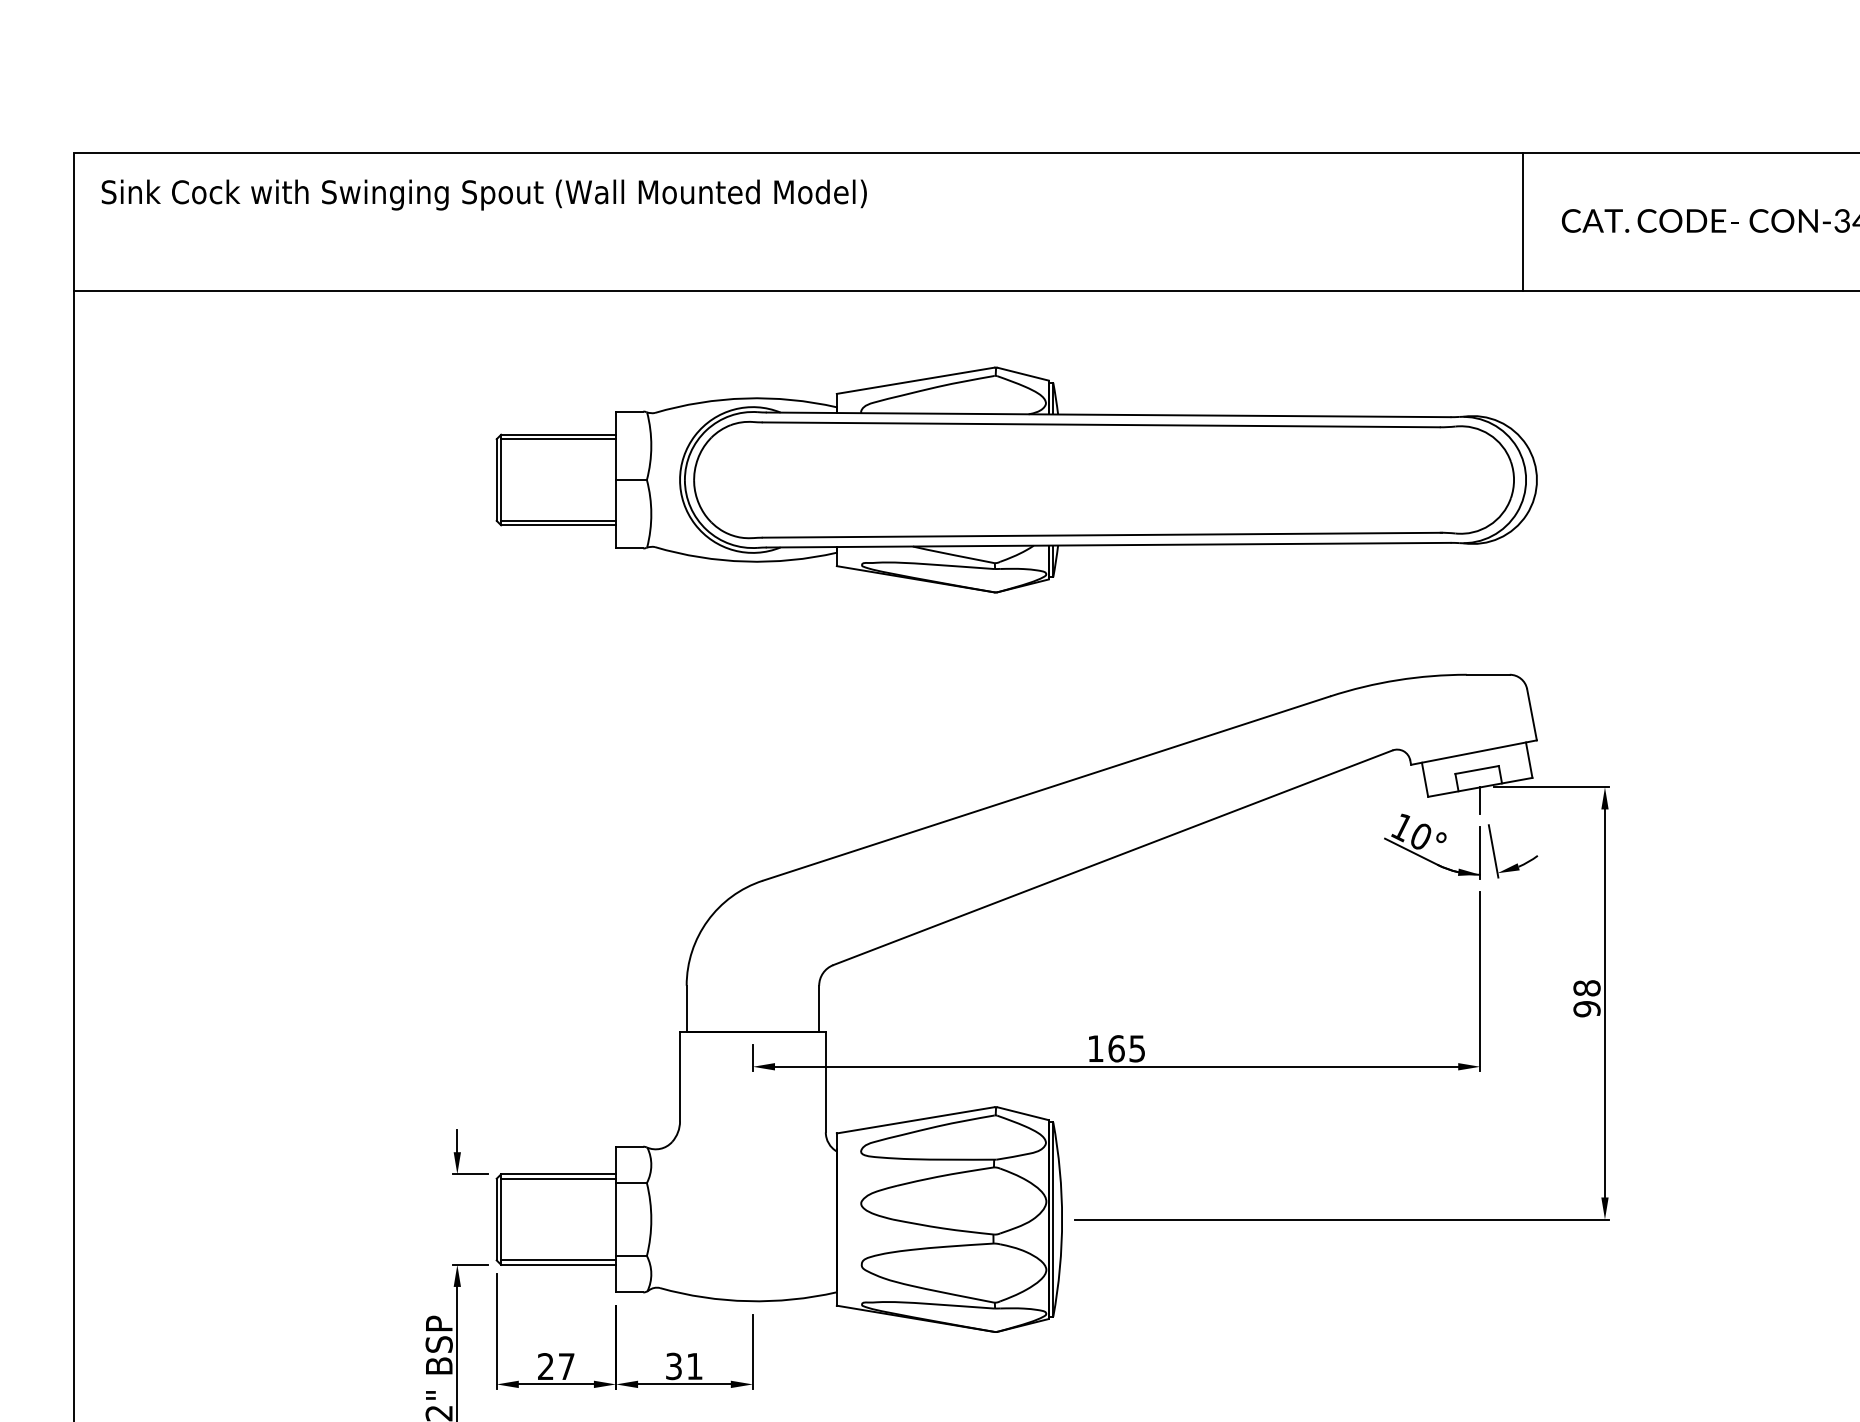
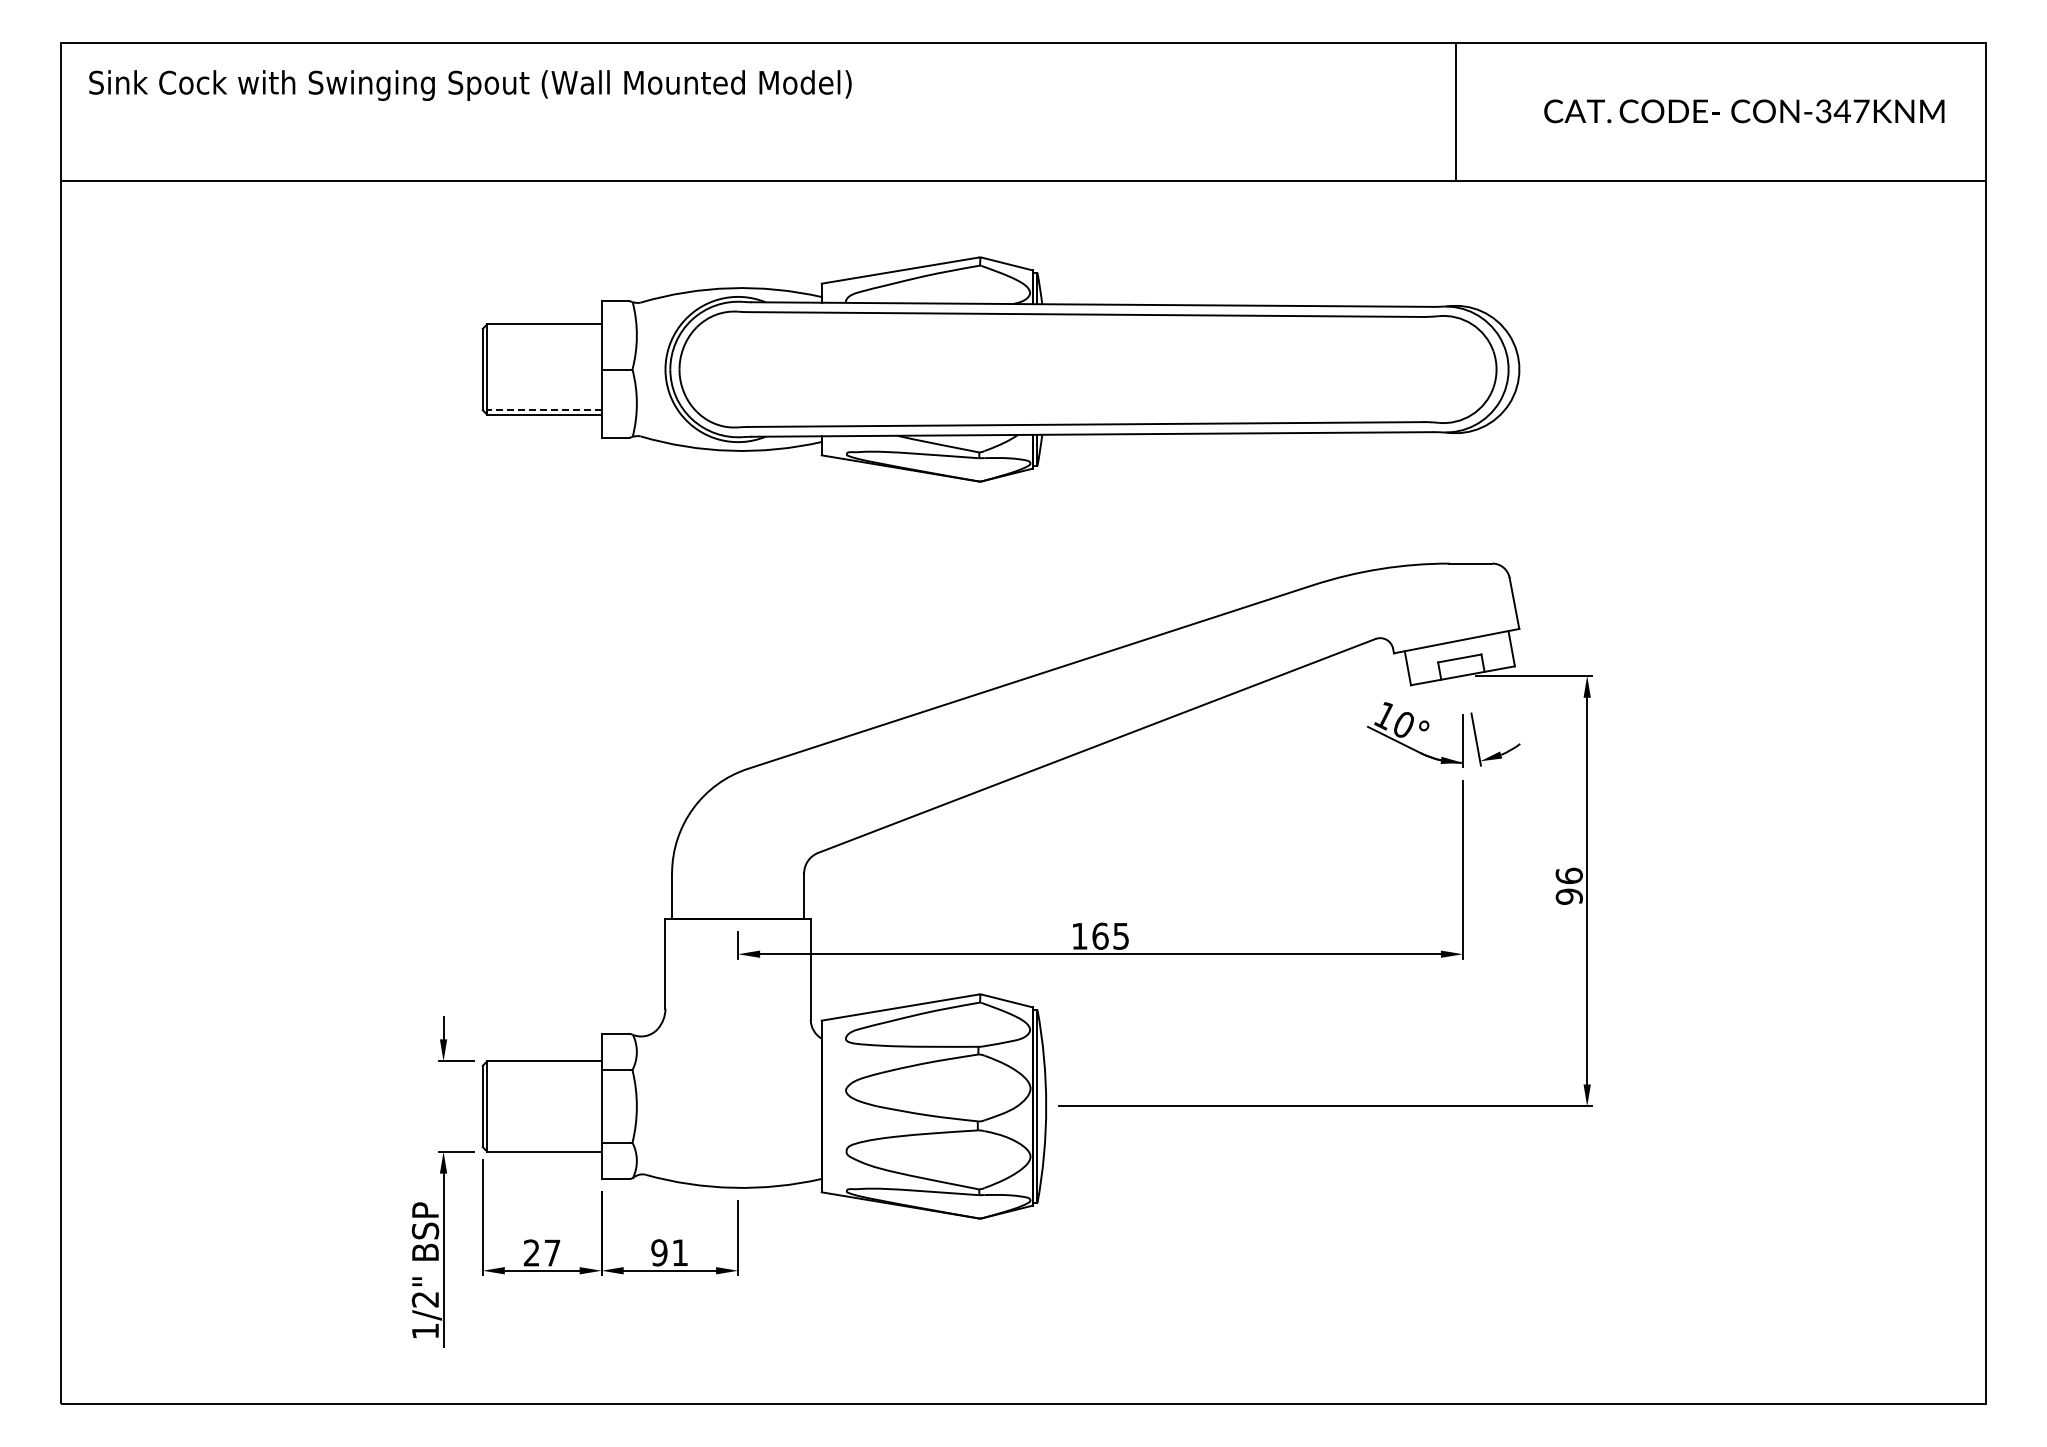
line: (1522, 221) -> (1455, 111), moved
line: (558, 438) -> (544, 328), removed
line: (557, 521) -> (543, 410), solid -> dashed
line: (1479, 800) -> (1462, 688), removed
text: (1586, 987) -> (1568, 875), 98 -> 96
line: (558, 1178) -> (544, 1065), removed
line: (558, 1260) -> (544, 1147), removed
text: (674, 1366) -> (659, 1252), 31 -> 91

